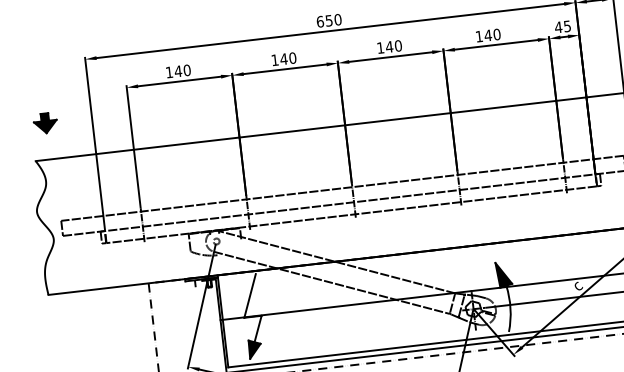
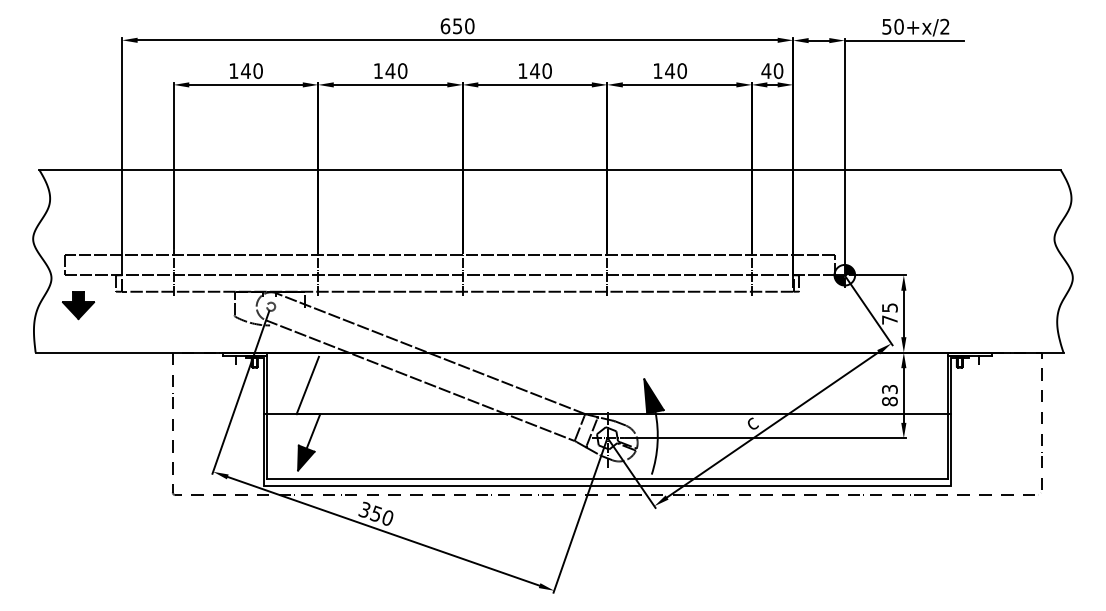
text: (567, 26) -> (778, 71), 45 -> 40
part: (45, 123) -> (78, 305), moved

